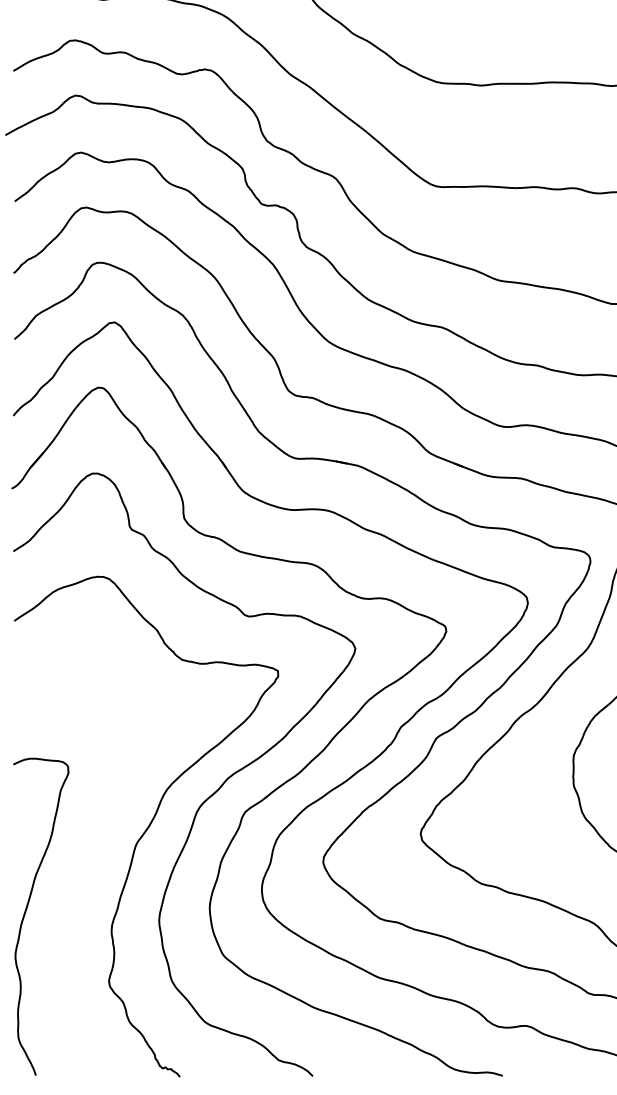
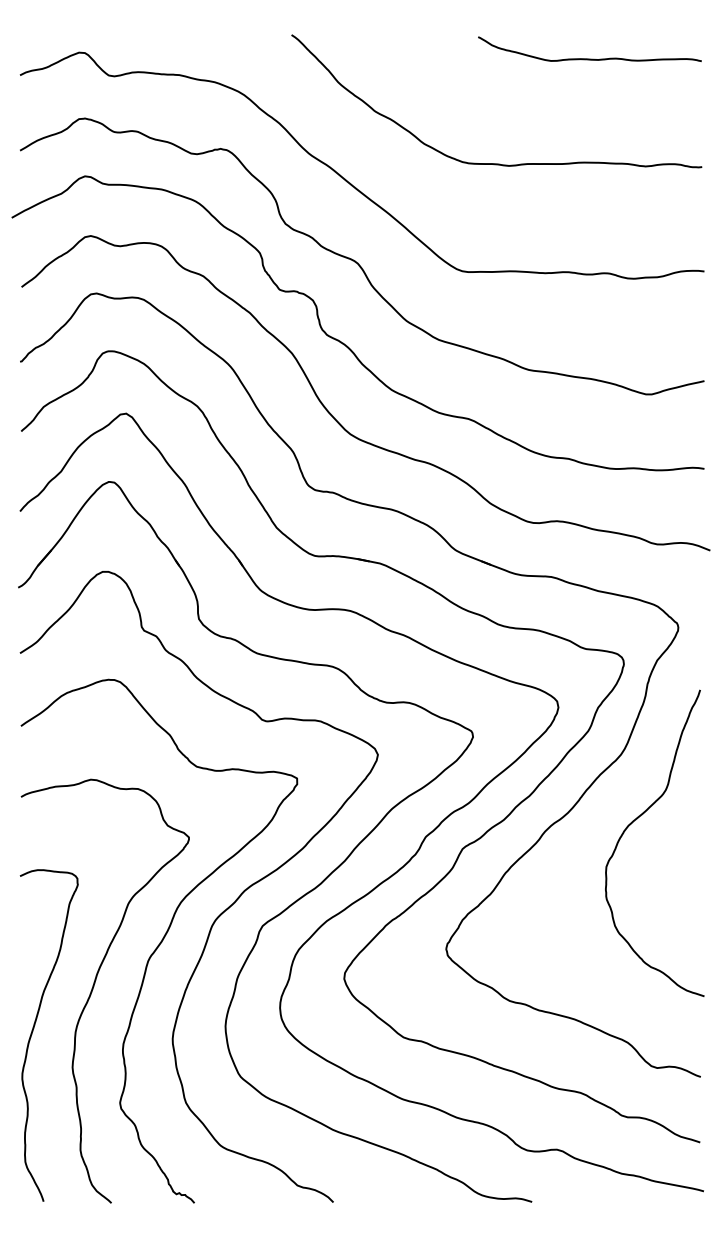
curve: (84, 869) -> (94, 986), added

